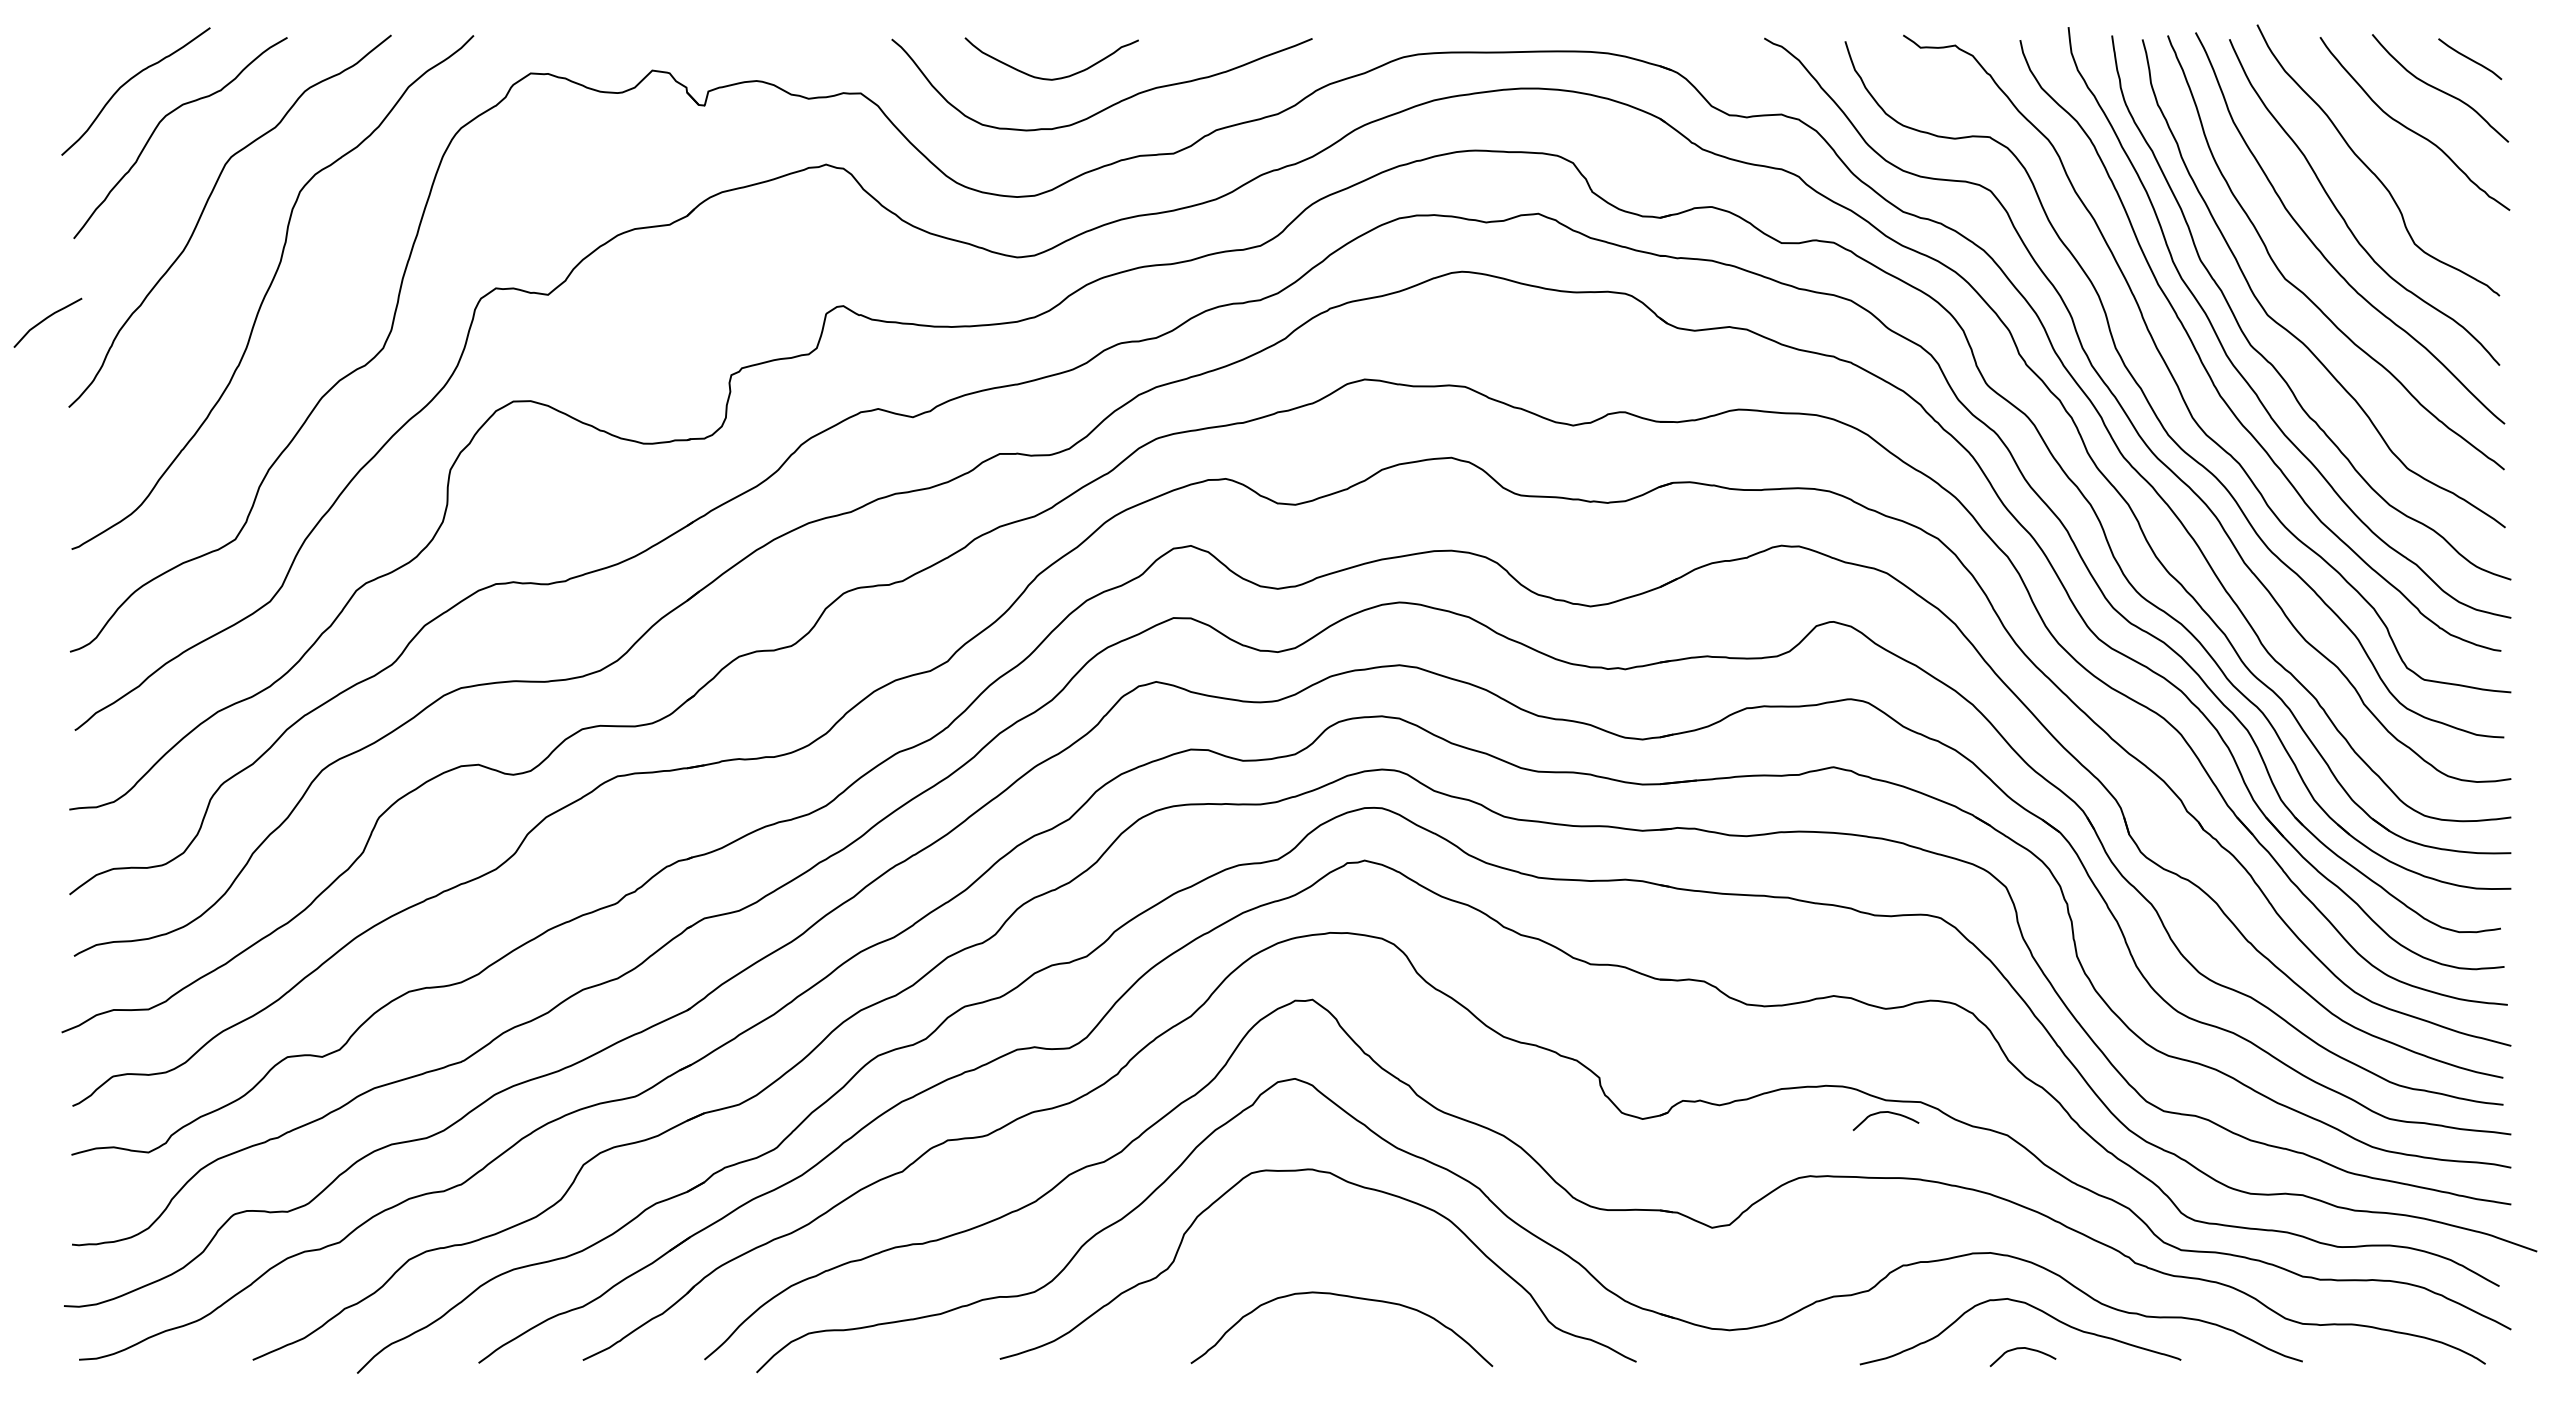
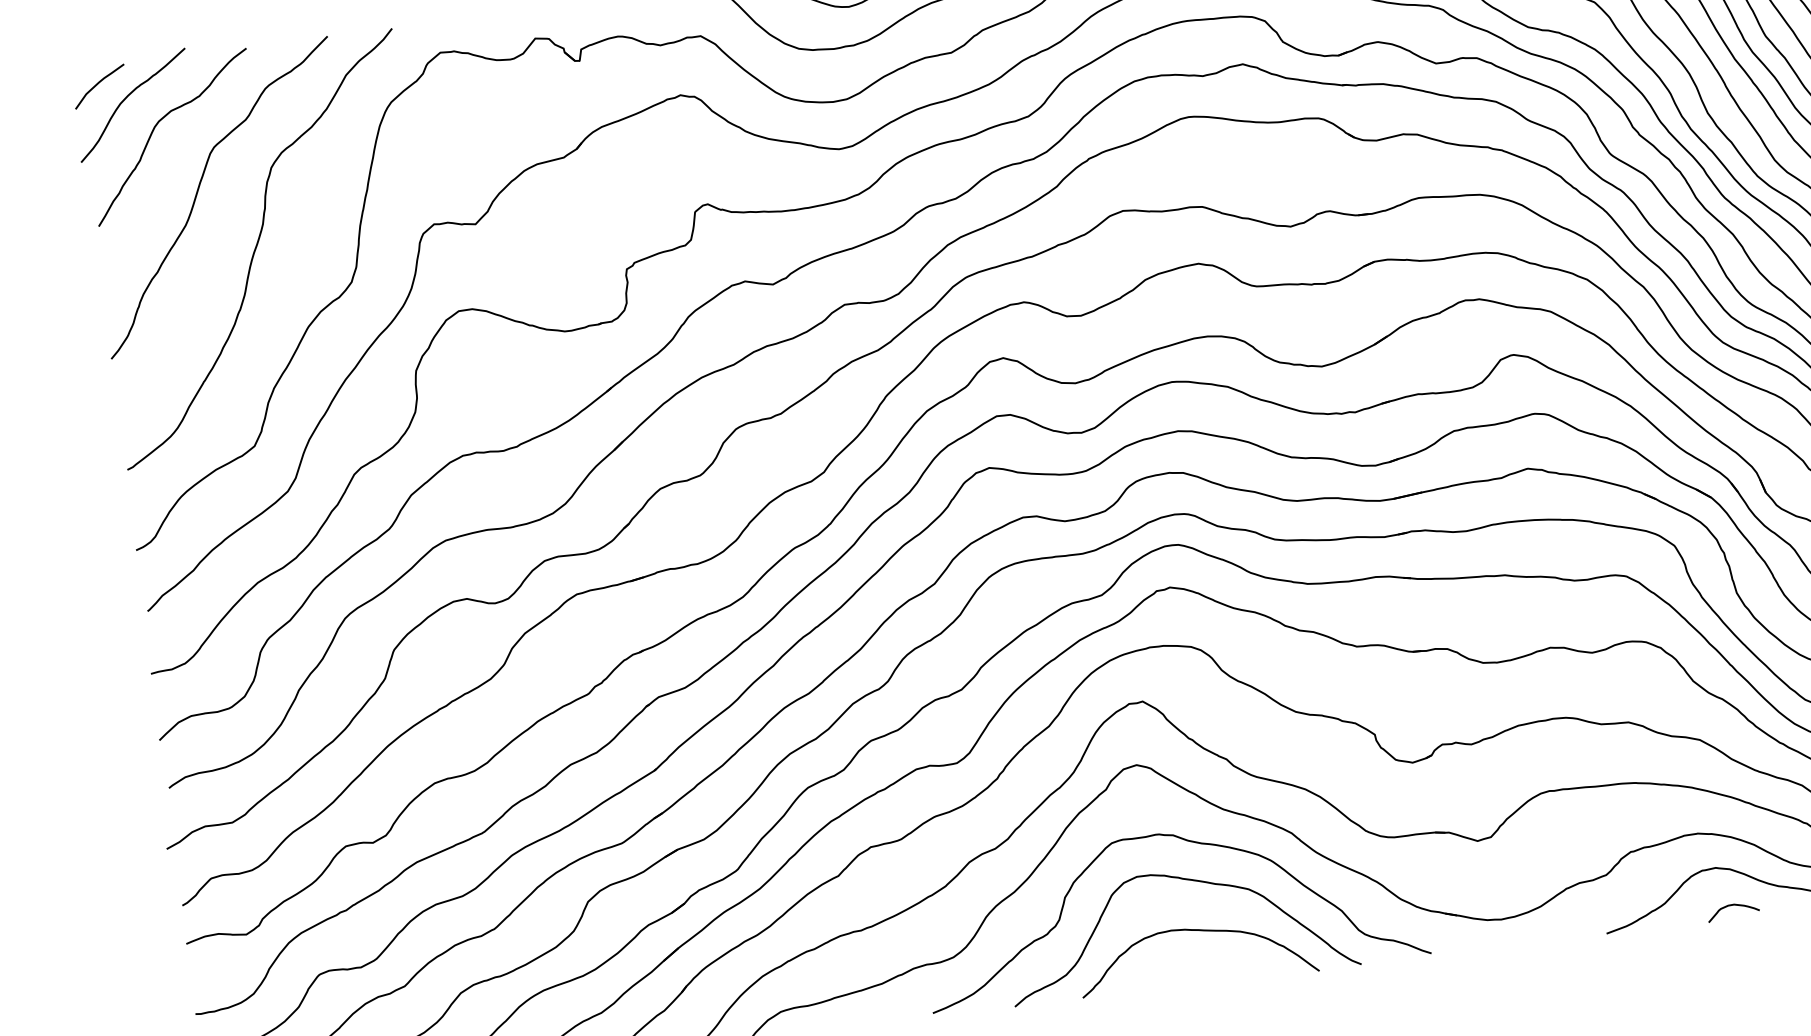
curve: (45, 320) -> (97, 85), moved
curve: (1883, 1113) -> (1600, 734), removed
curve: (1339, 1231) -> (1186, 880), added

